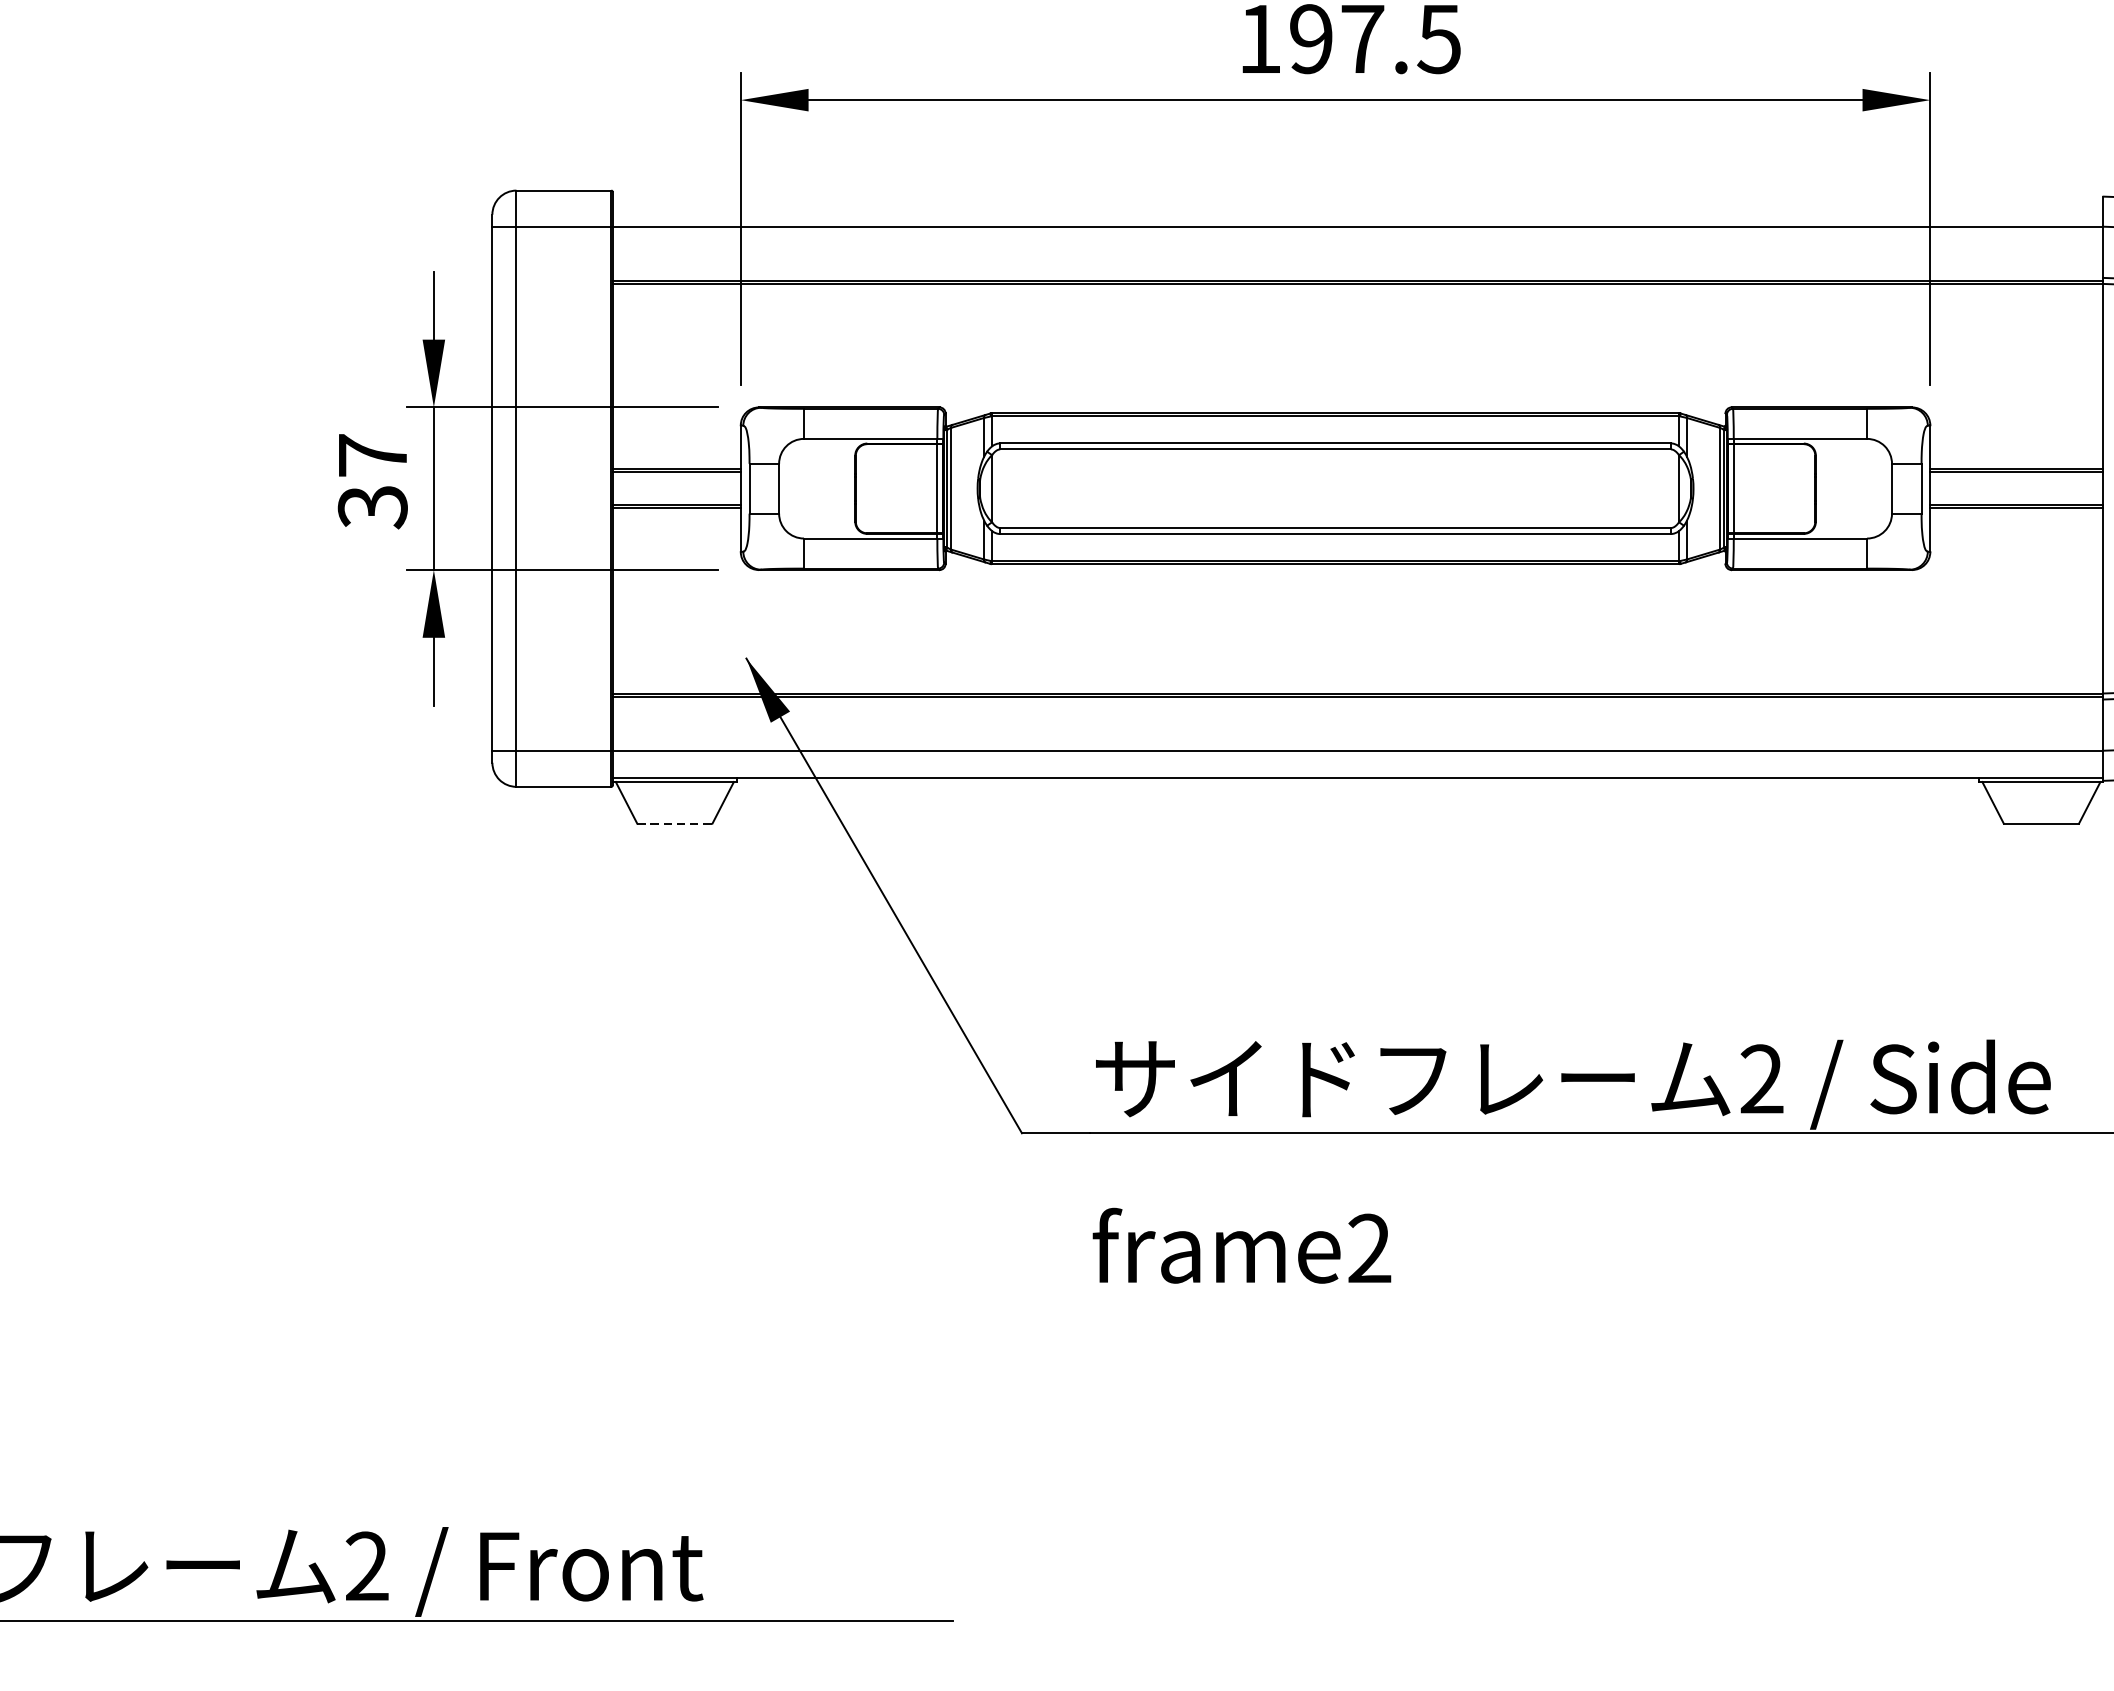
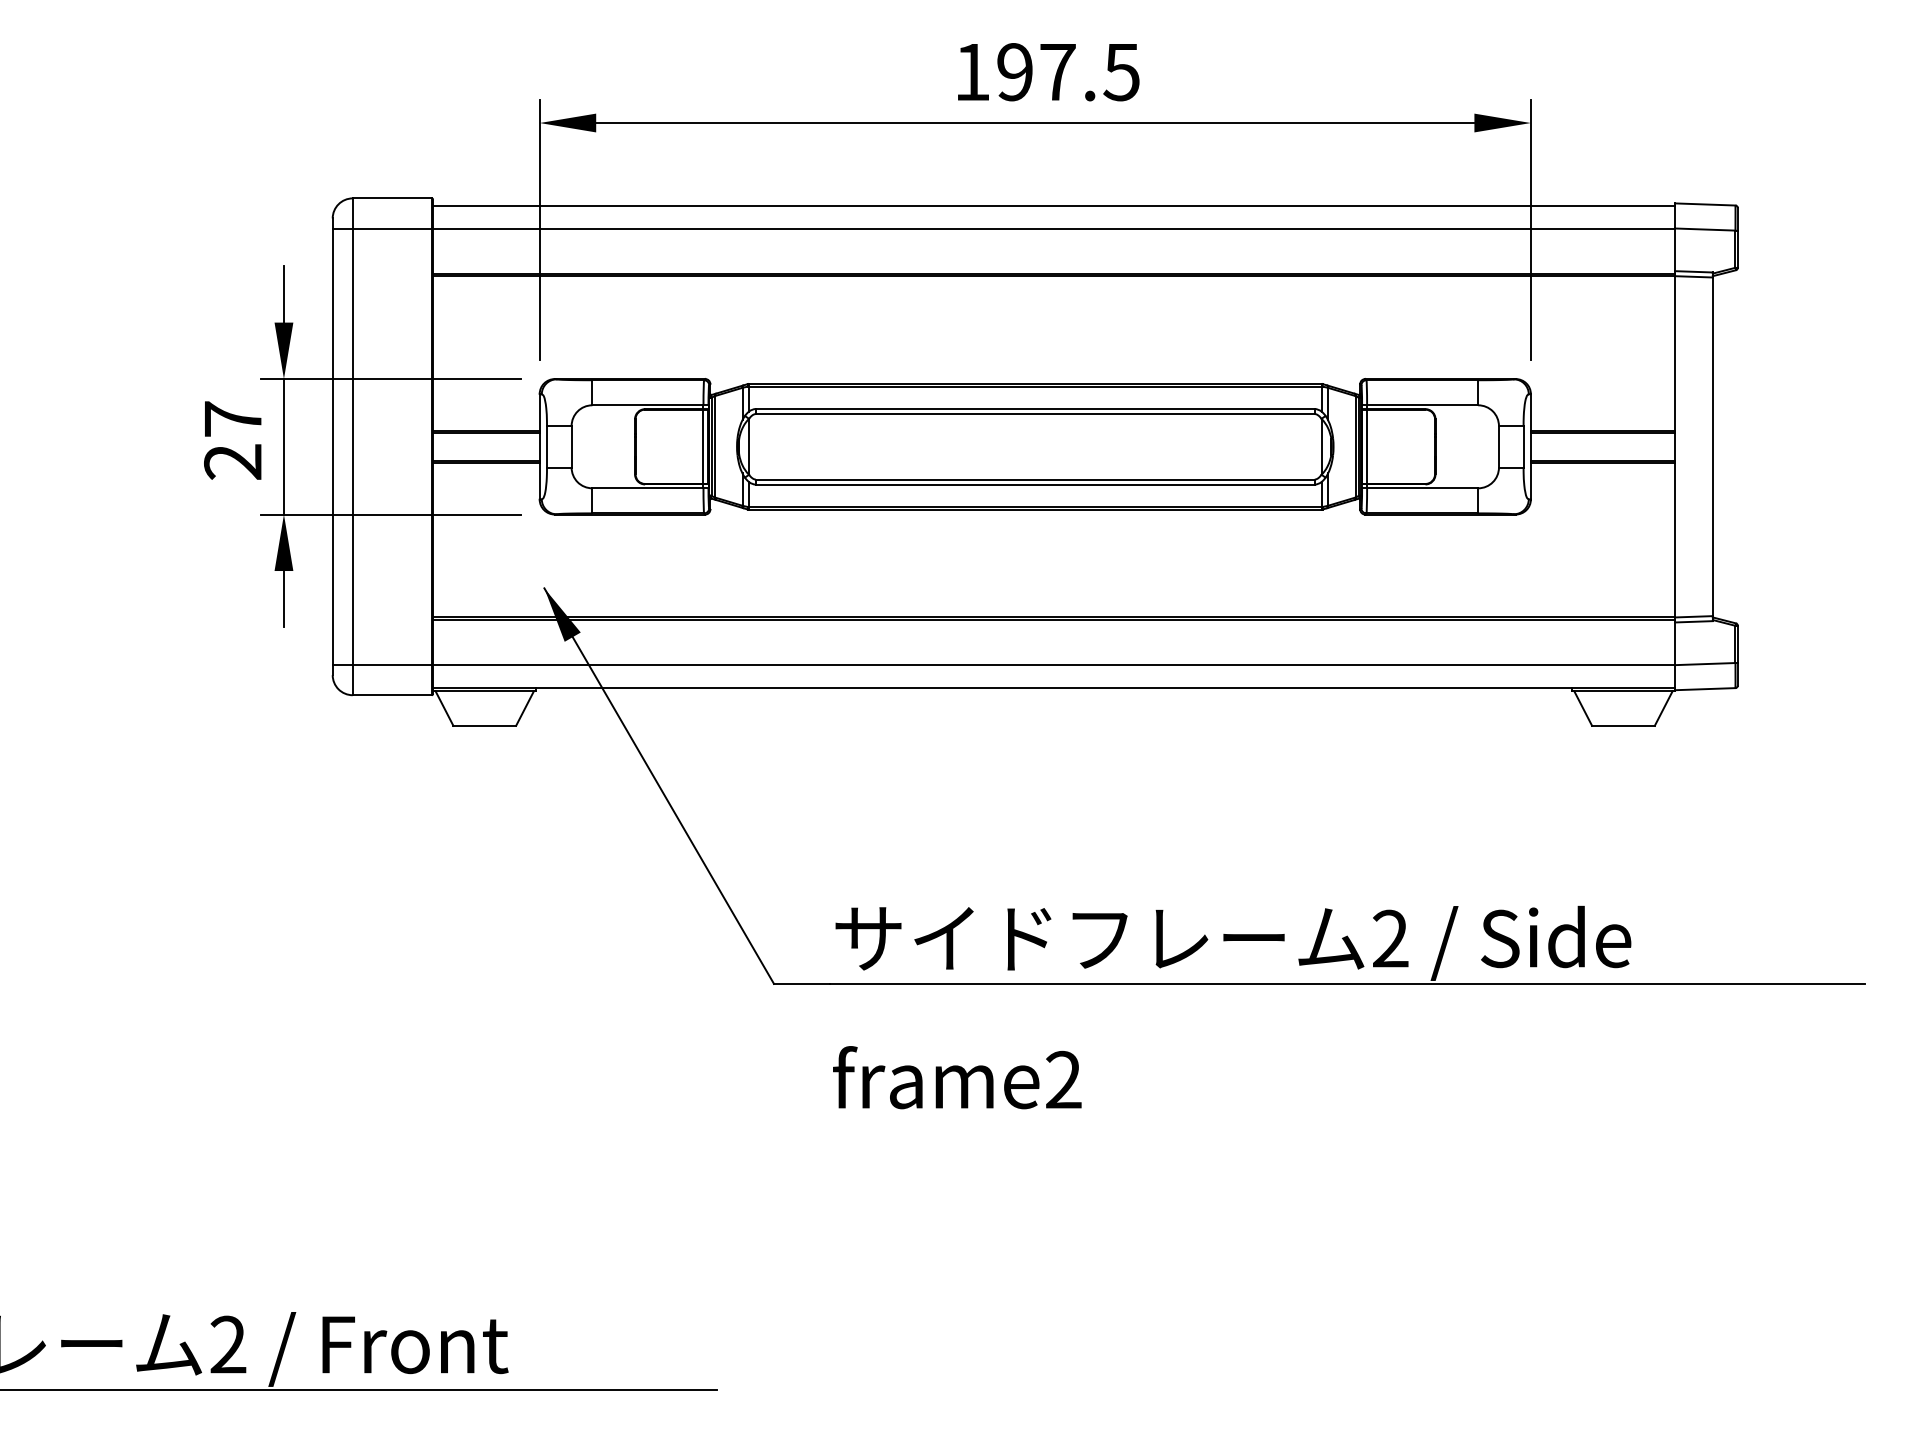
line: (1358, 199) -> (1054, 205), added
text: (373, 507) -> (233, 462), 37 -> 27
line: (675, 823) -> (485, 725), dashed -> solid

